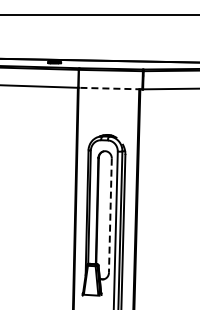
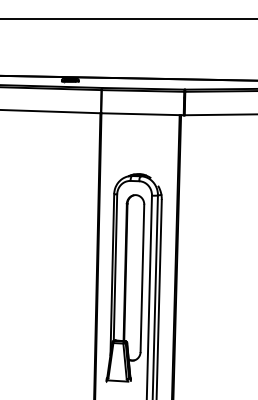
line: (110, 88) -> (142, 114), dashed -> solid
line: (110, 216) -> (142, 279), dashed -> solid

